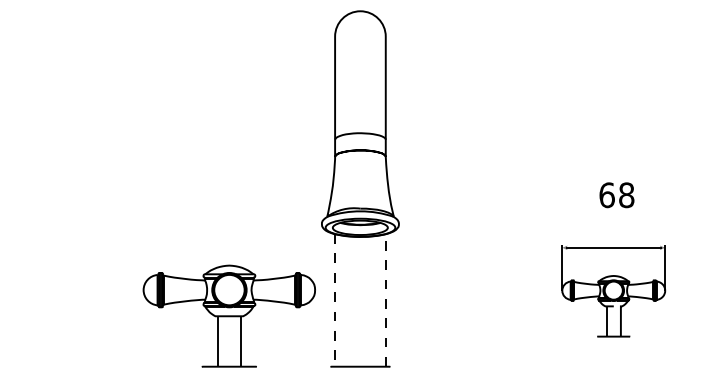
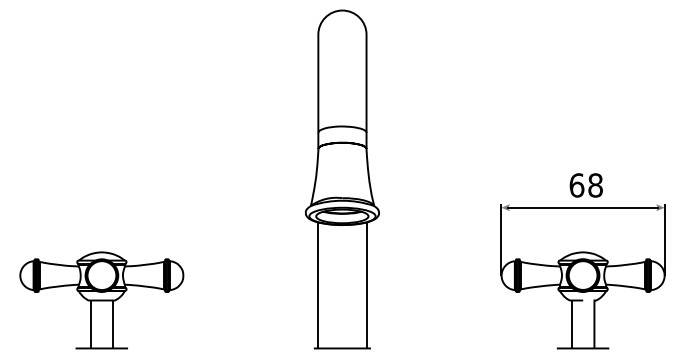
part: (613, 291) -> (583, 276), size x1.67
line: (385, 299) -> (366, 284), dashed -> solid
line: (335, 300) -> (318, 285), dashed -> solid
part: (228, 315) -> (101, 299), moved

